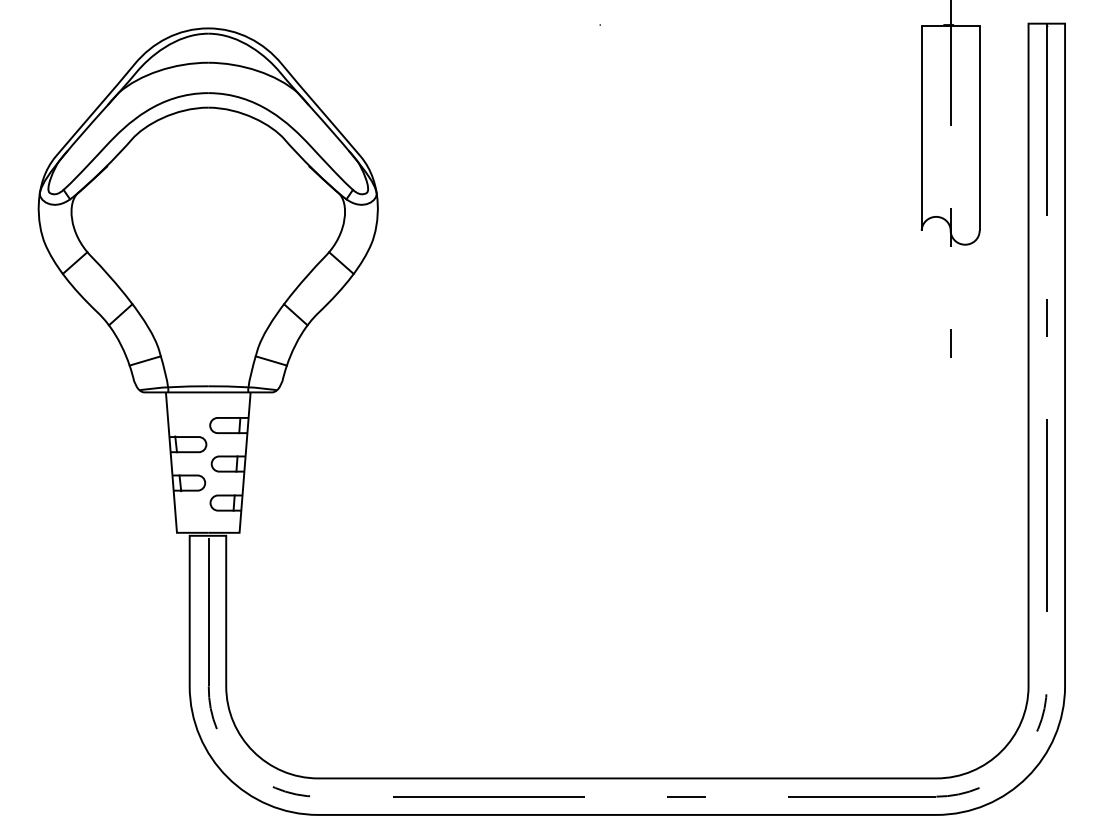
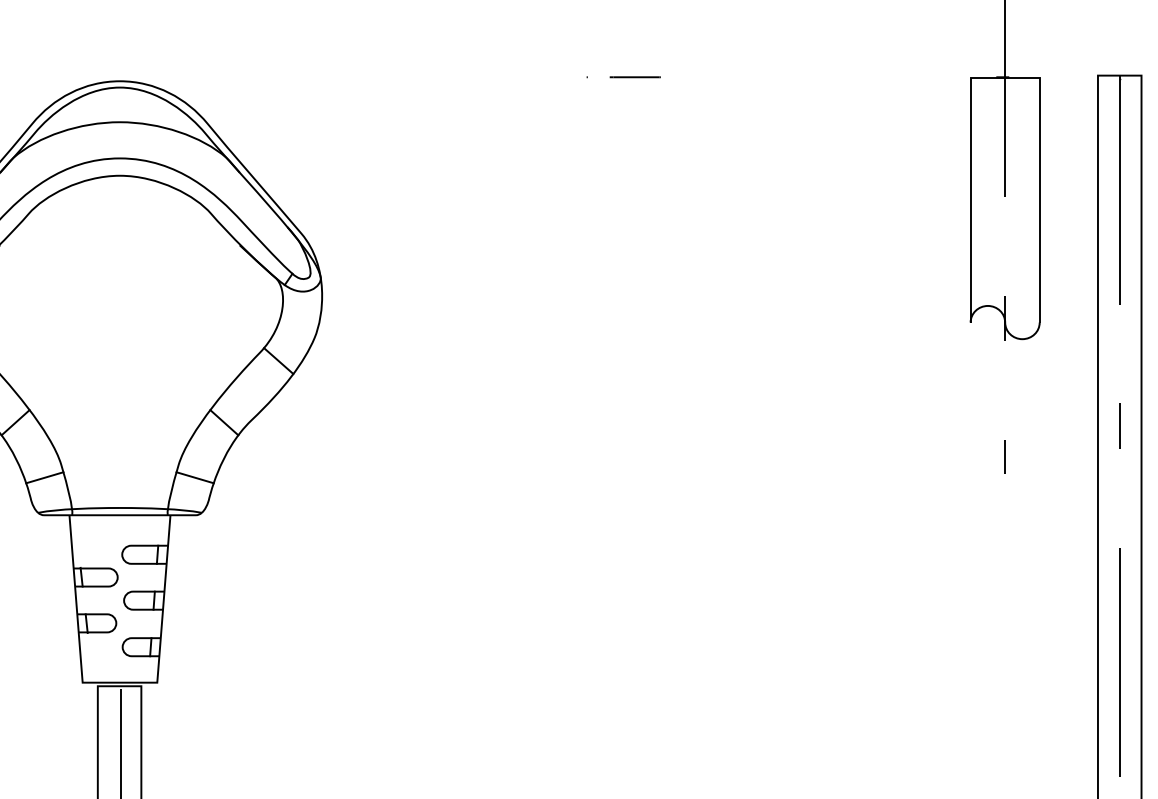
line: (640, 24) -> (635, 76), added

